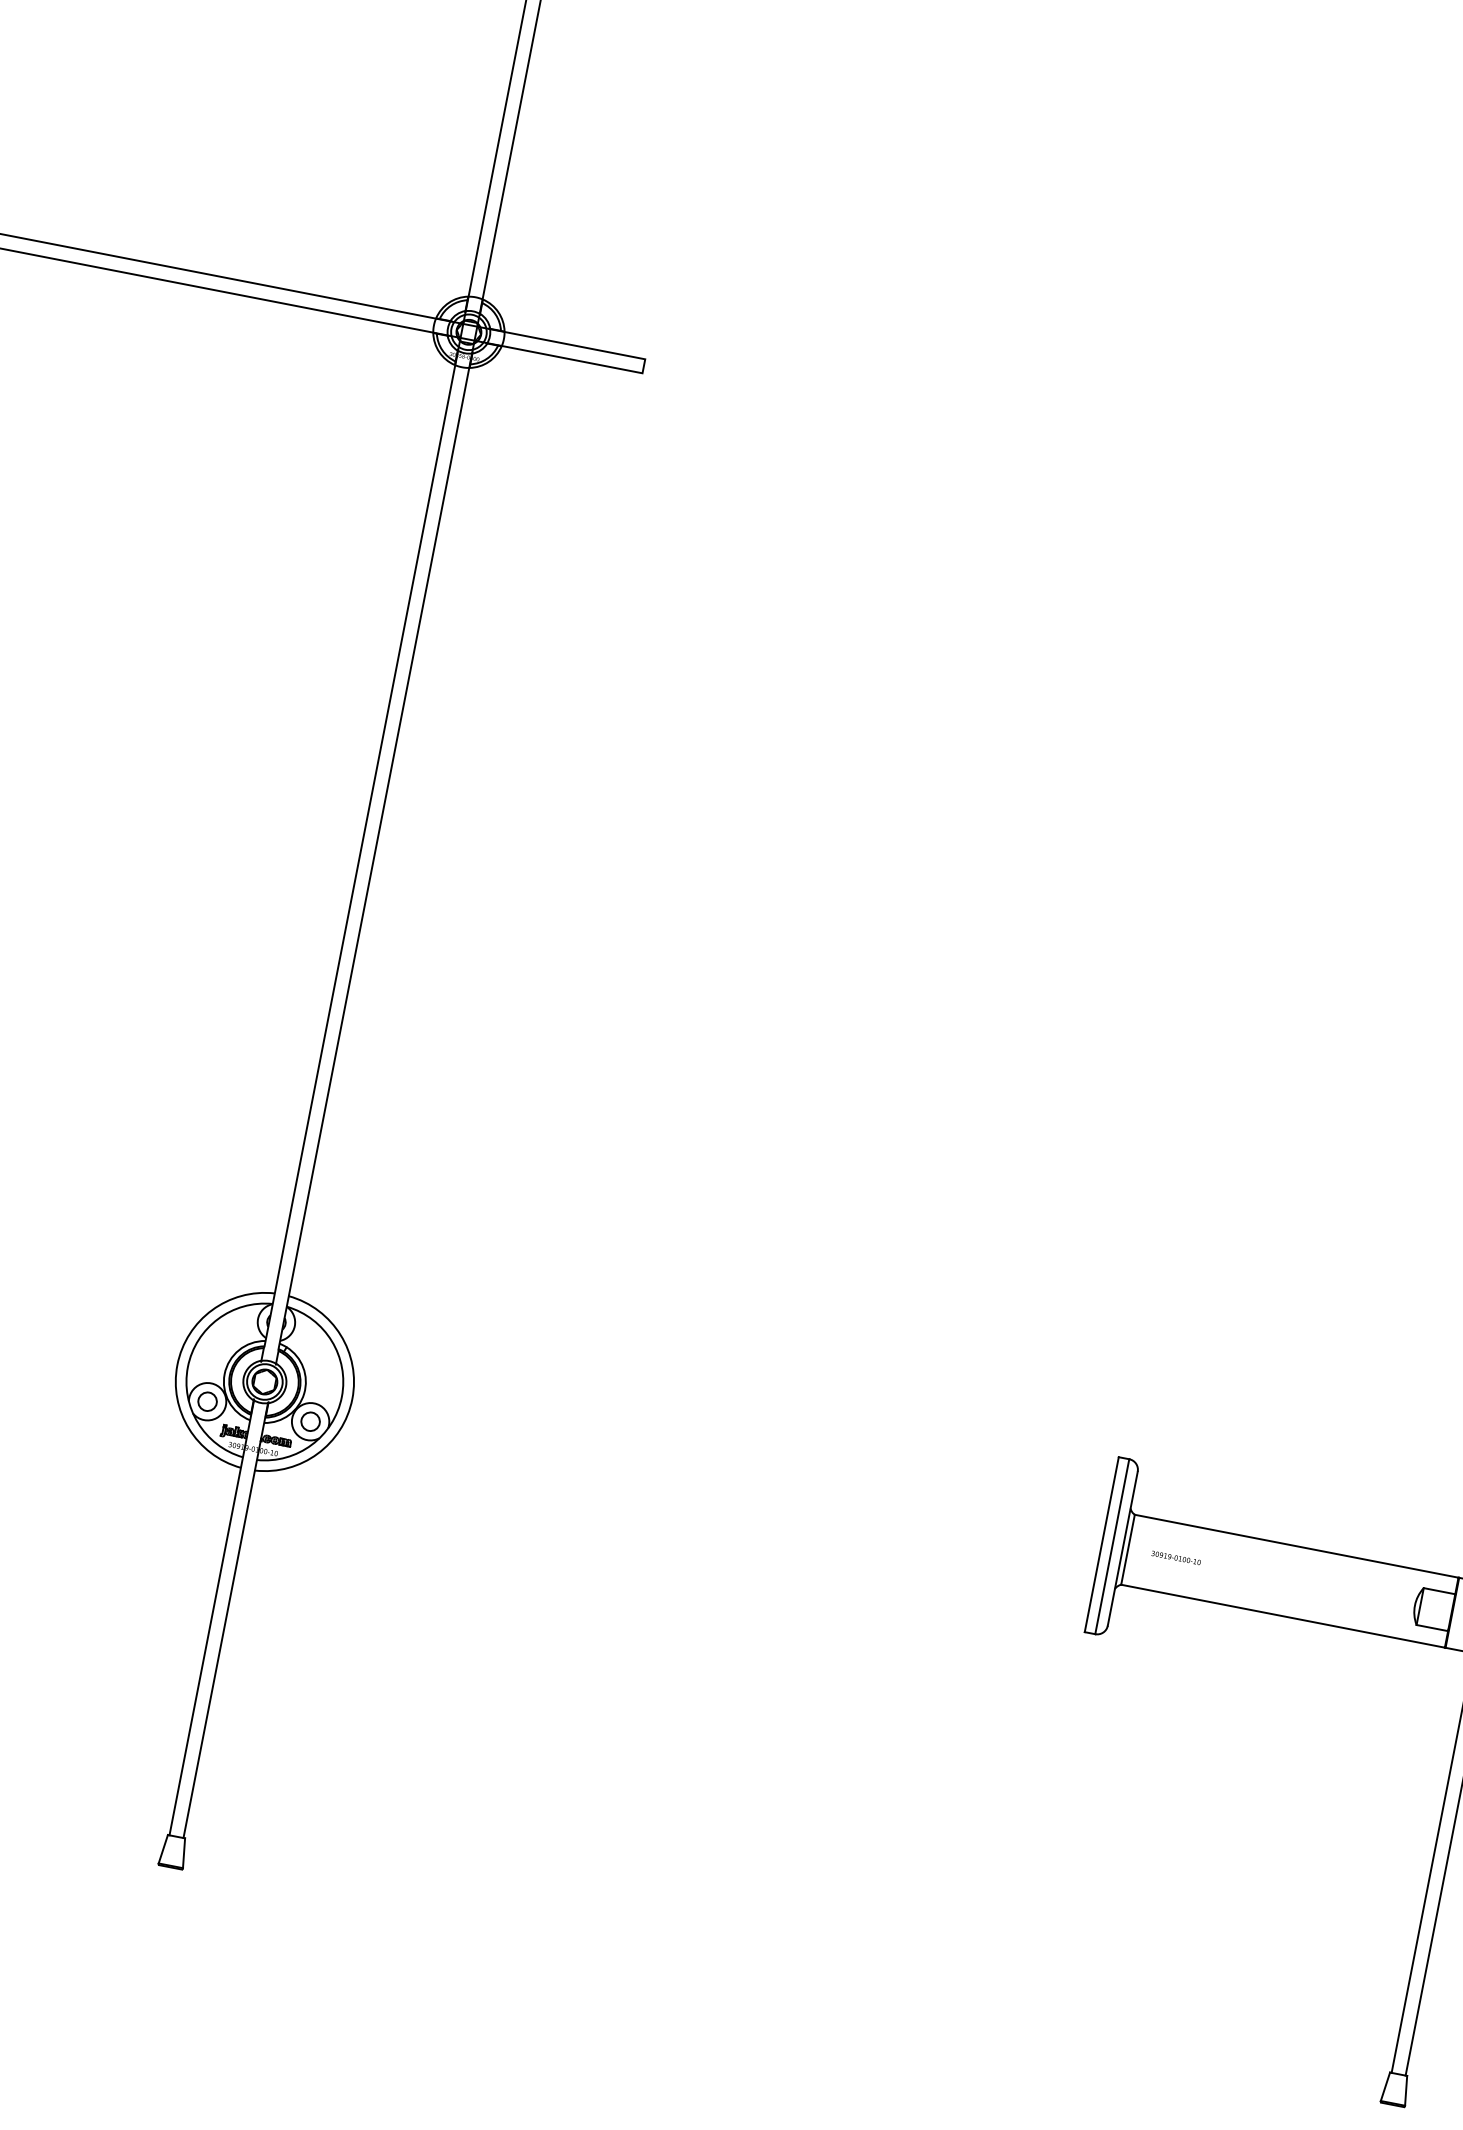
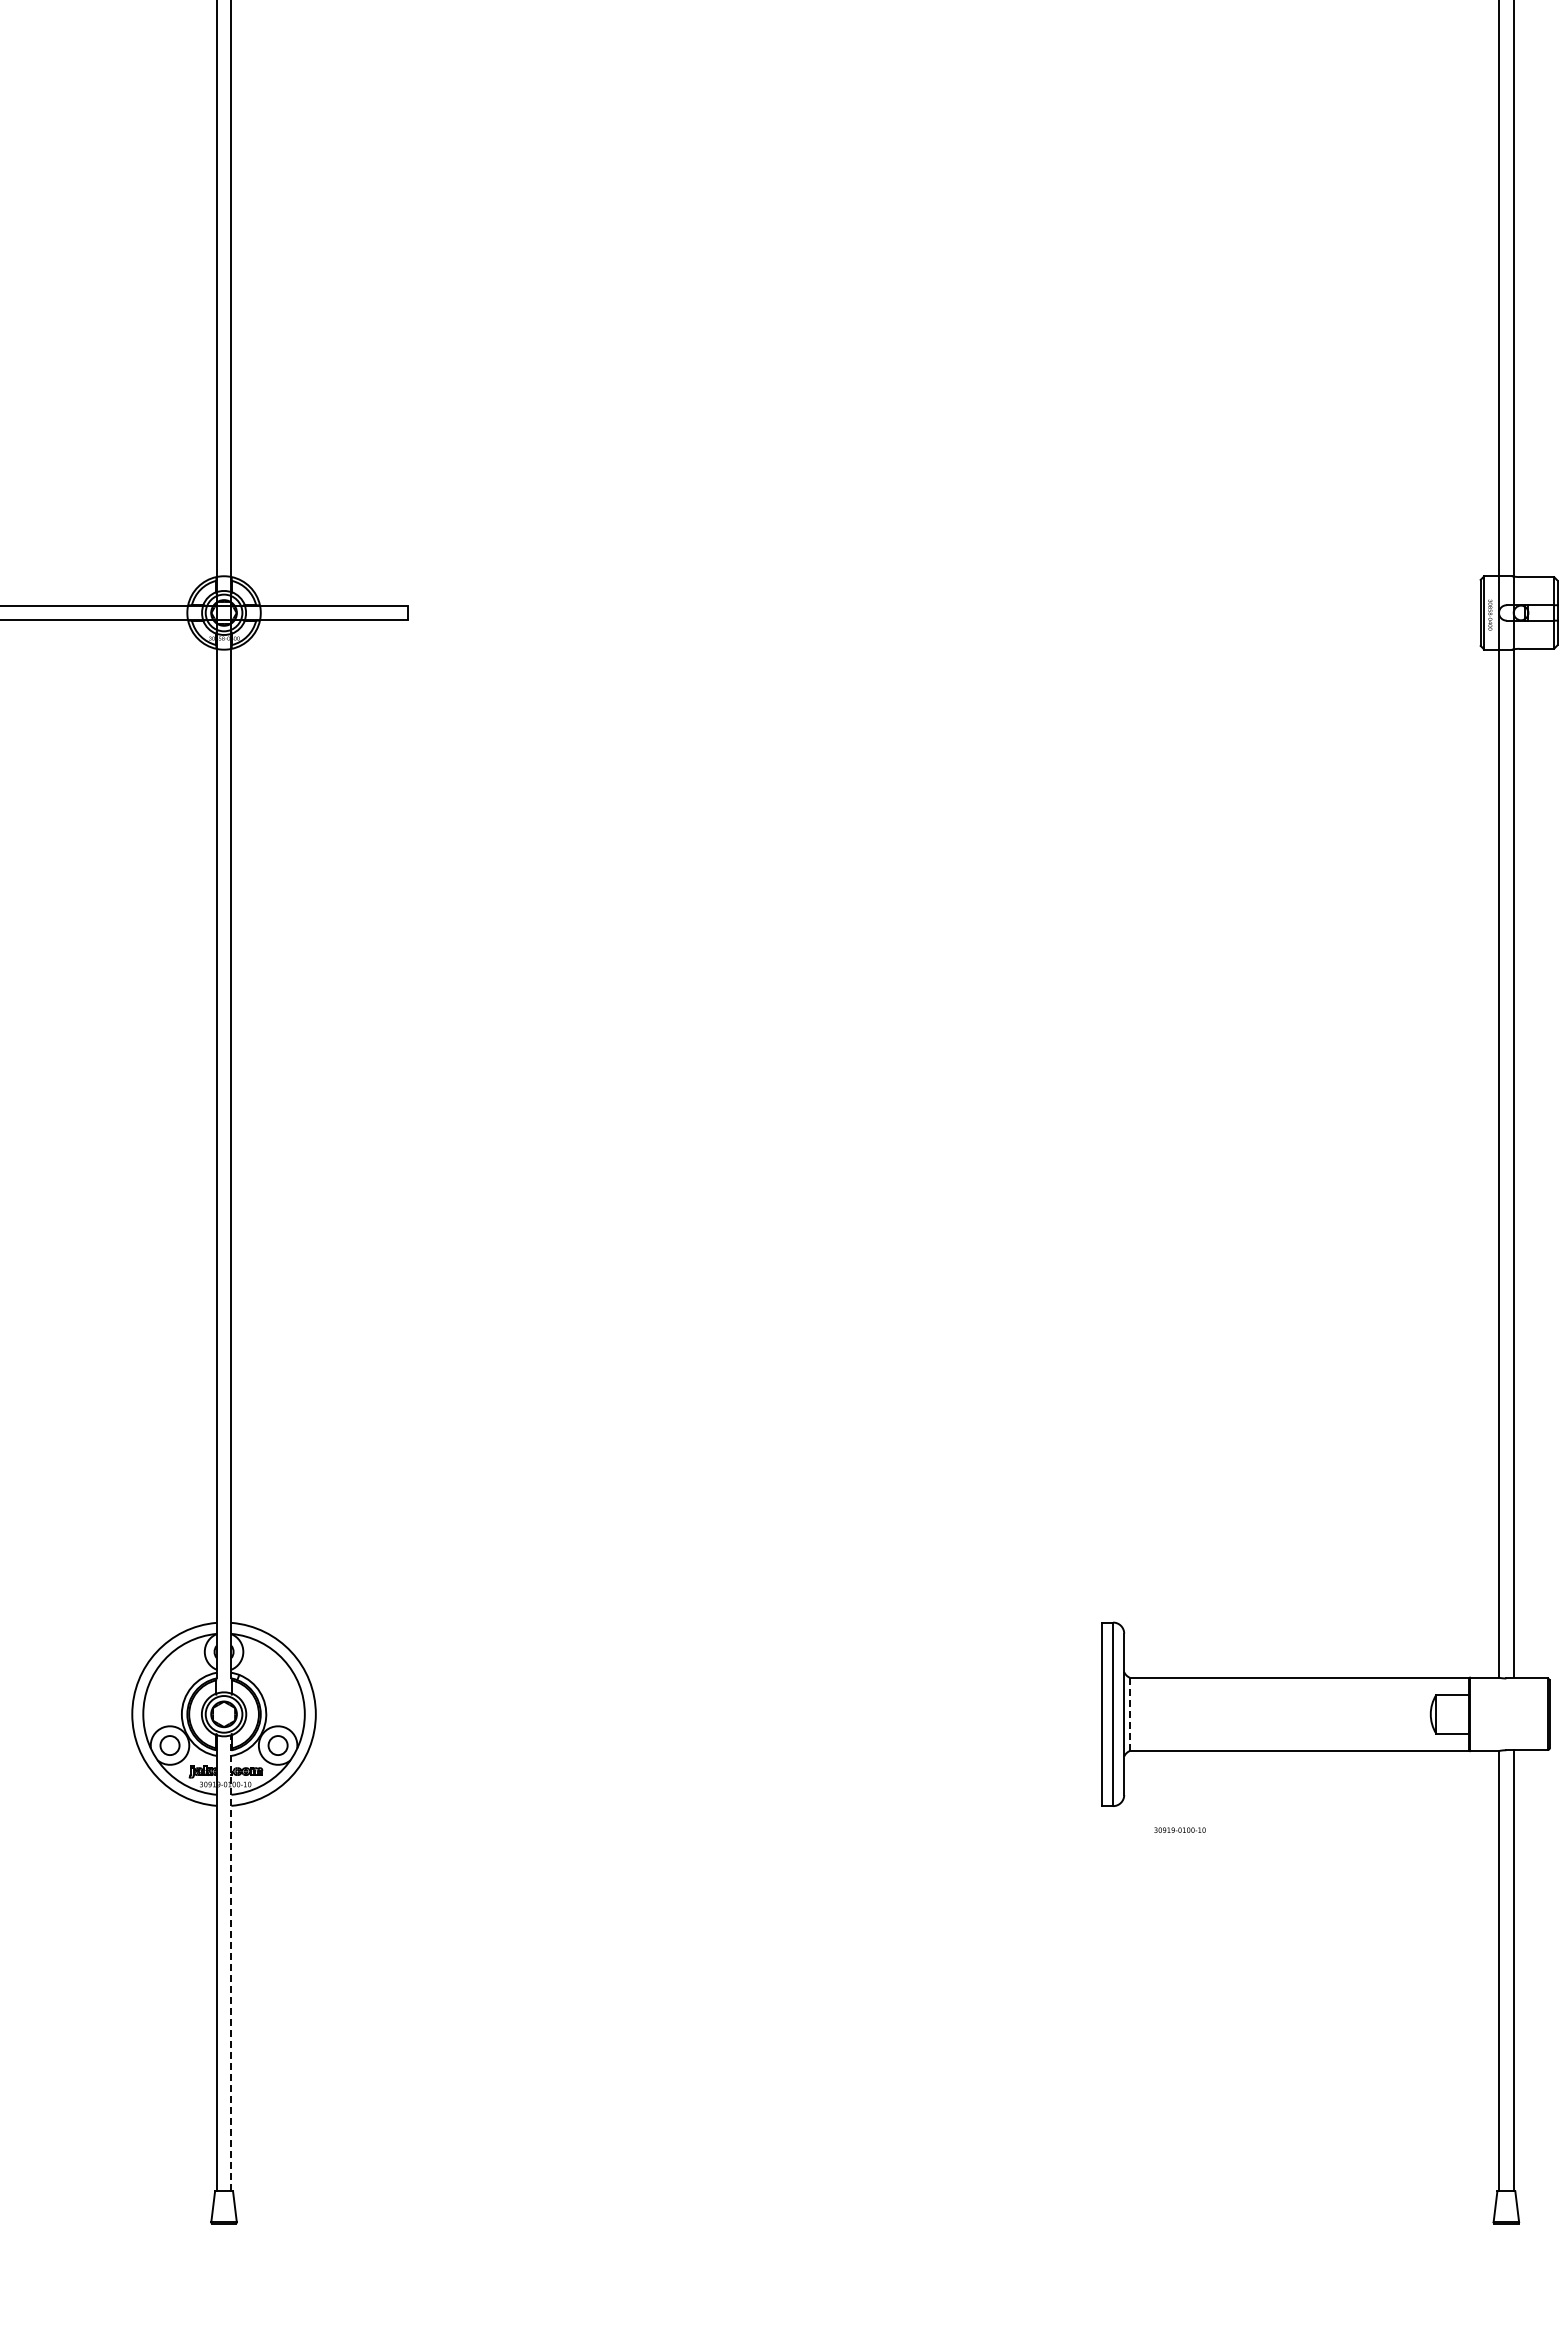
line: (1127, 1549) -> (1129, 1714), solid -> dashed
text: (1175, 1557) -> (1179, 1829), moved
line: (226, 1619) -> (231, 1962), solid -> dashed

